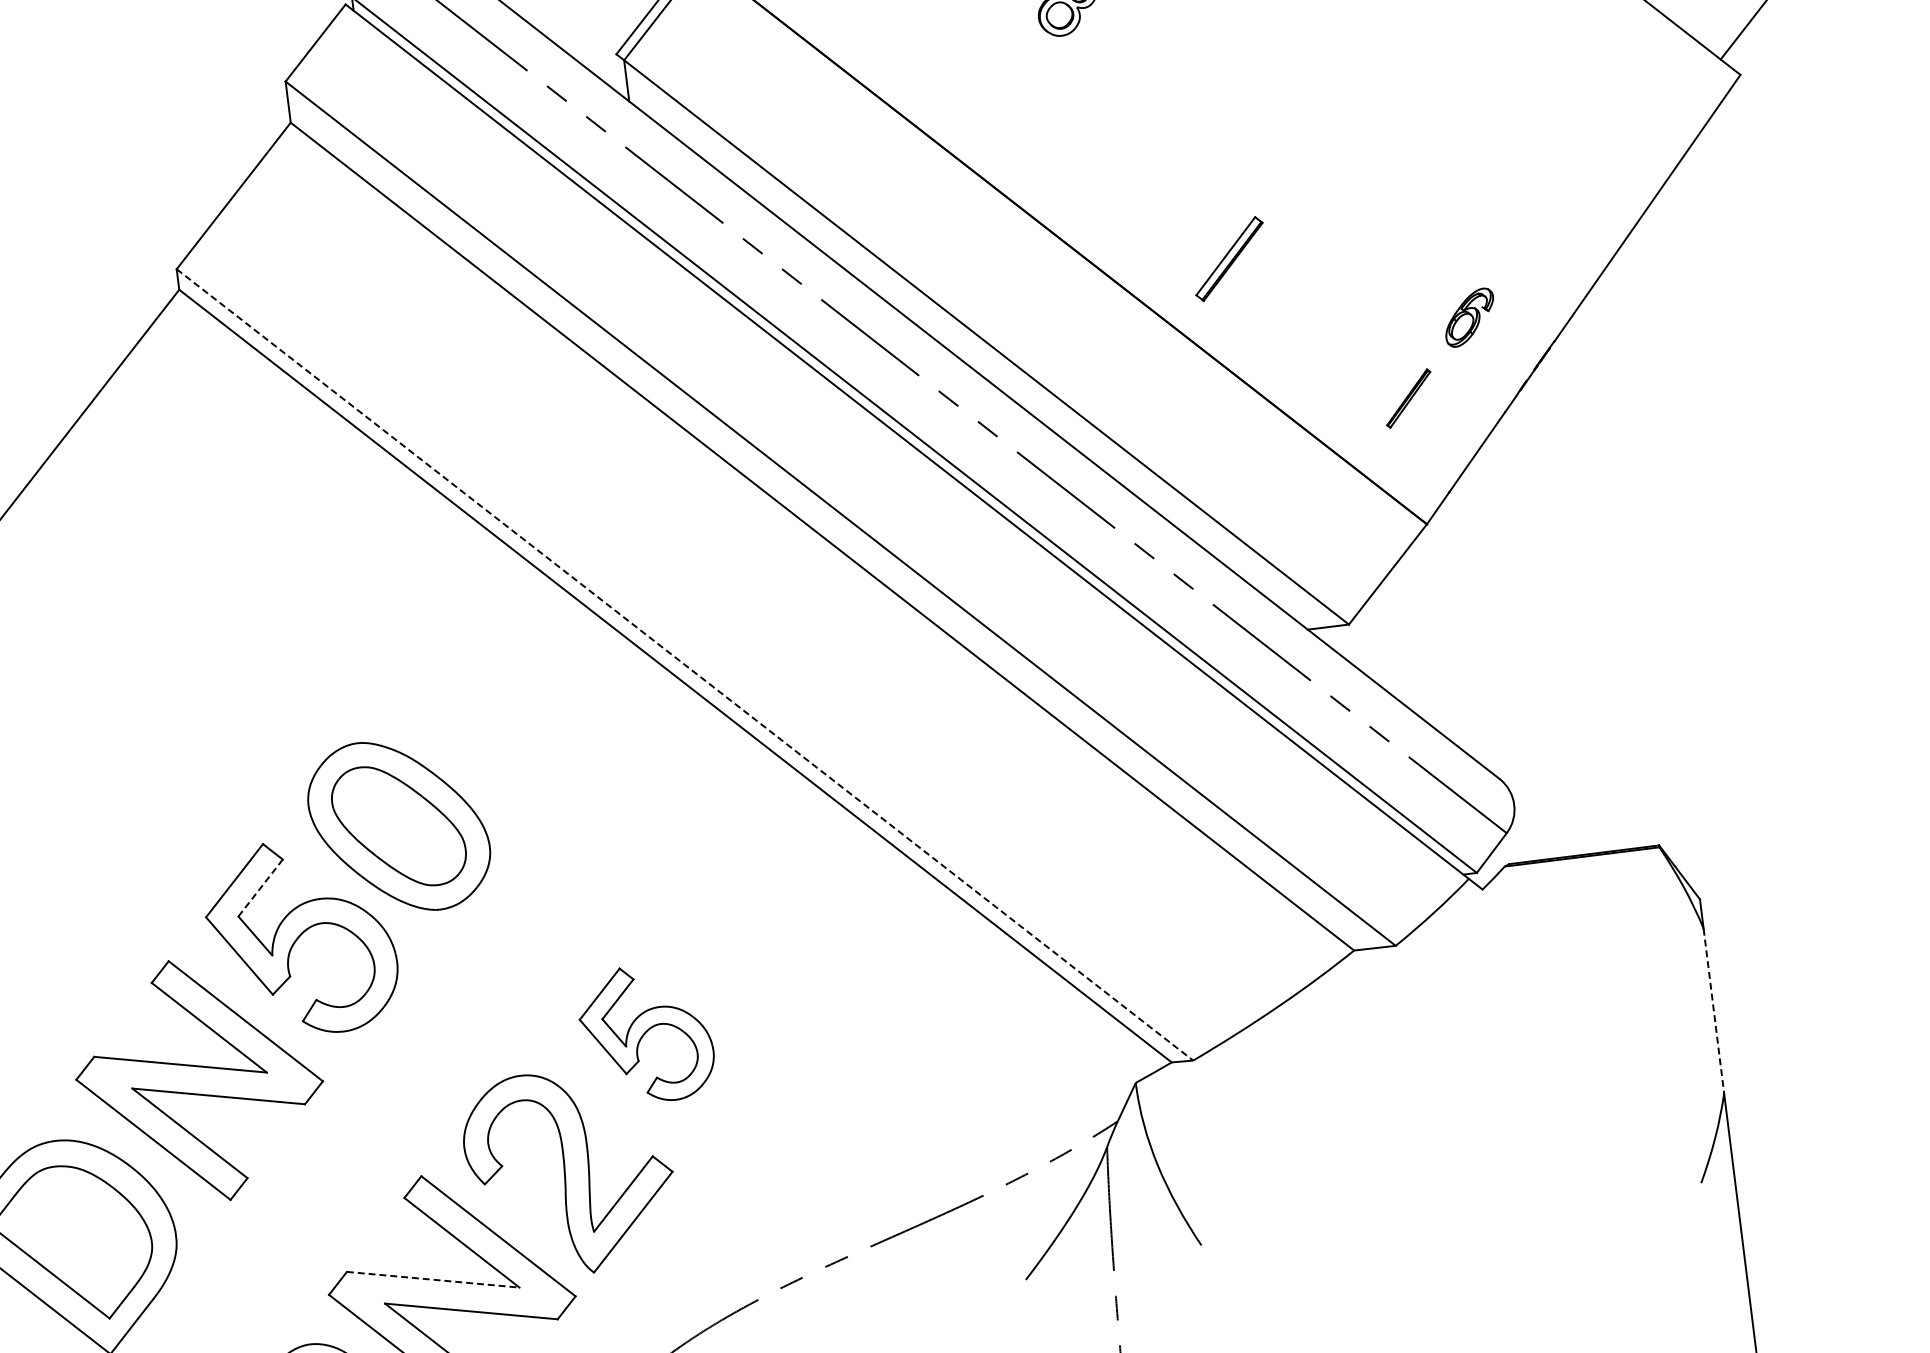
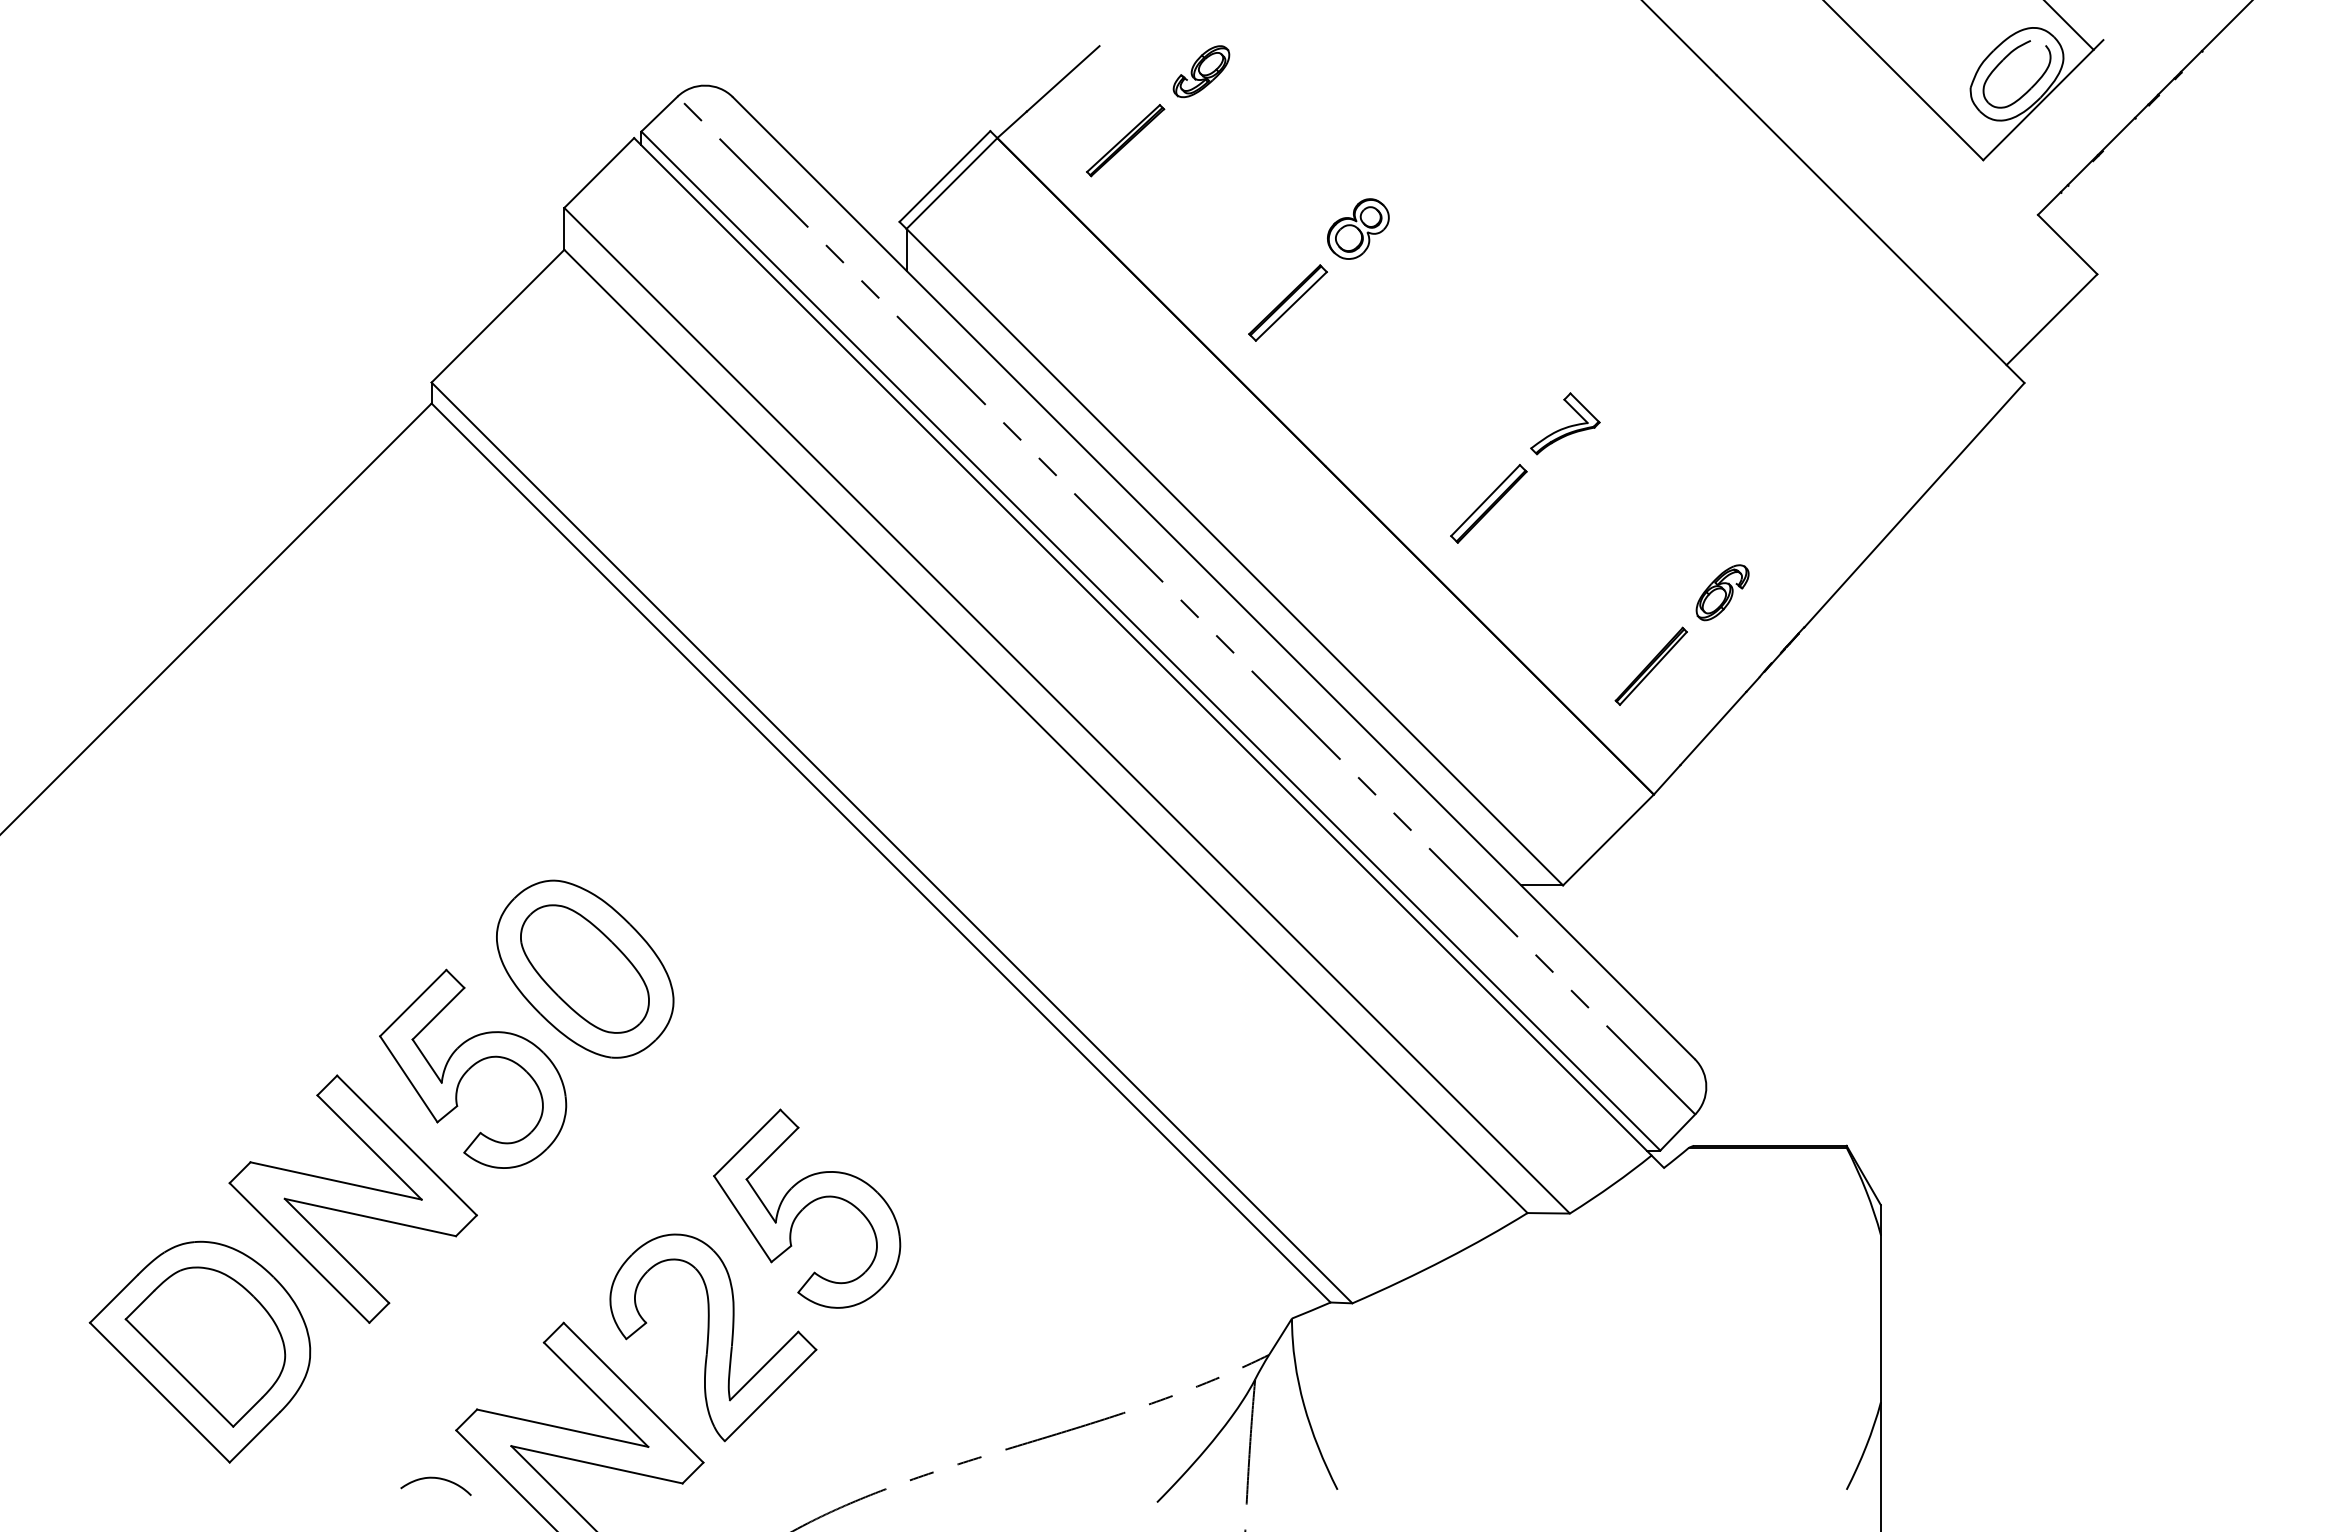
part: (1007, 85) -> (1287, 302), added
part: (1294, 170) -> (1565, 423), added
part: (1407, 397) -> (1650, 665), size x1.43
line: (685, 665) -> (892, 843), dashed -> solid
line: (260, 887) -> (438, 1013), dashed -> solid
line: (1713, 1010) -> (1880, 1318), dashed -> solid
part: (646, 1034) -> (807, 1208), size x1.43
line: (433, 1280) -> (562, 1428), dashed -> solid

